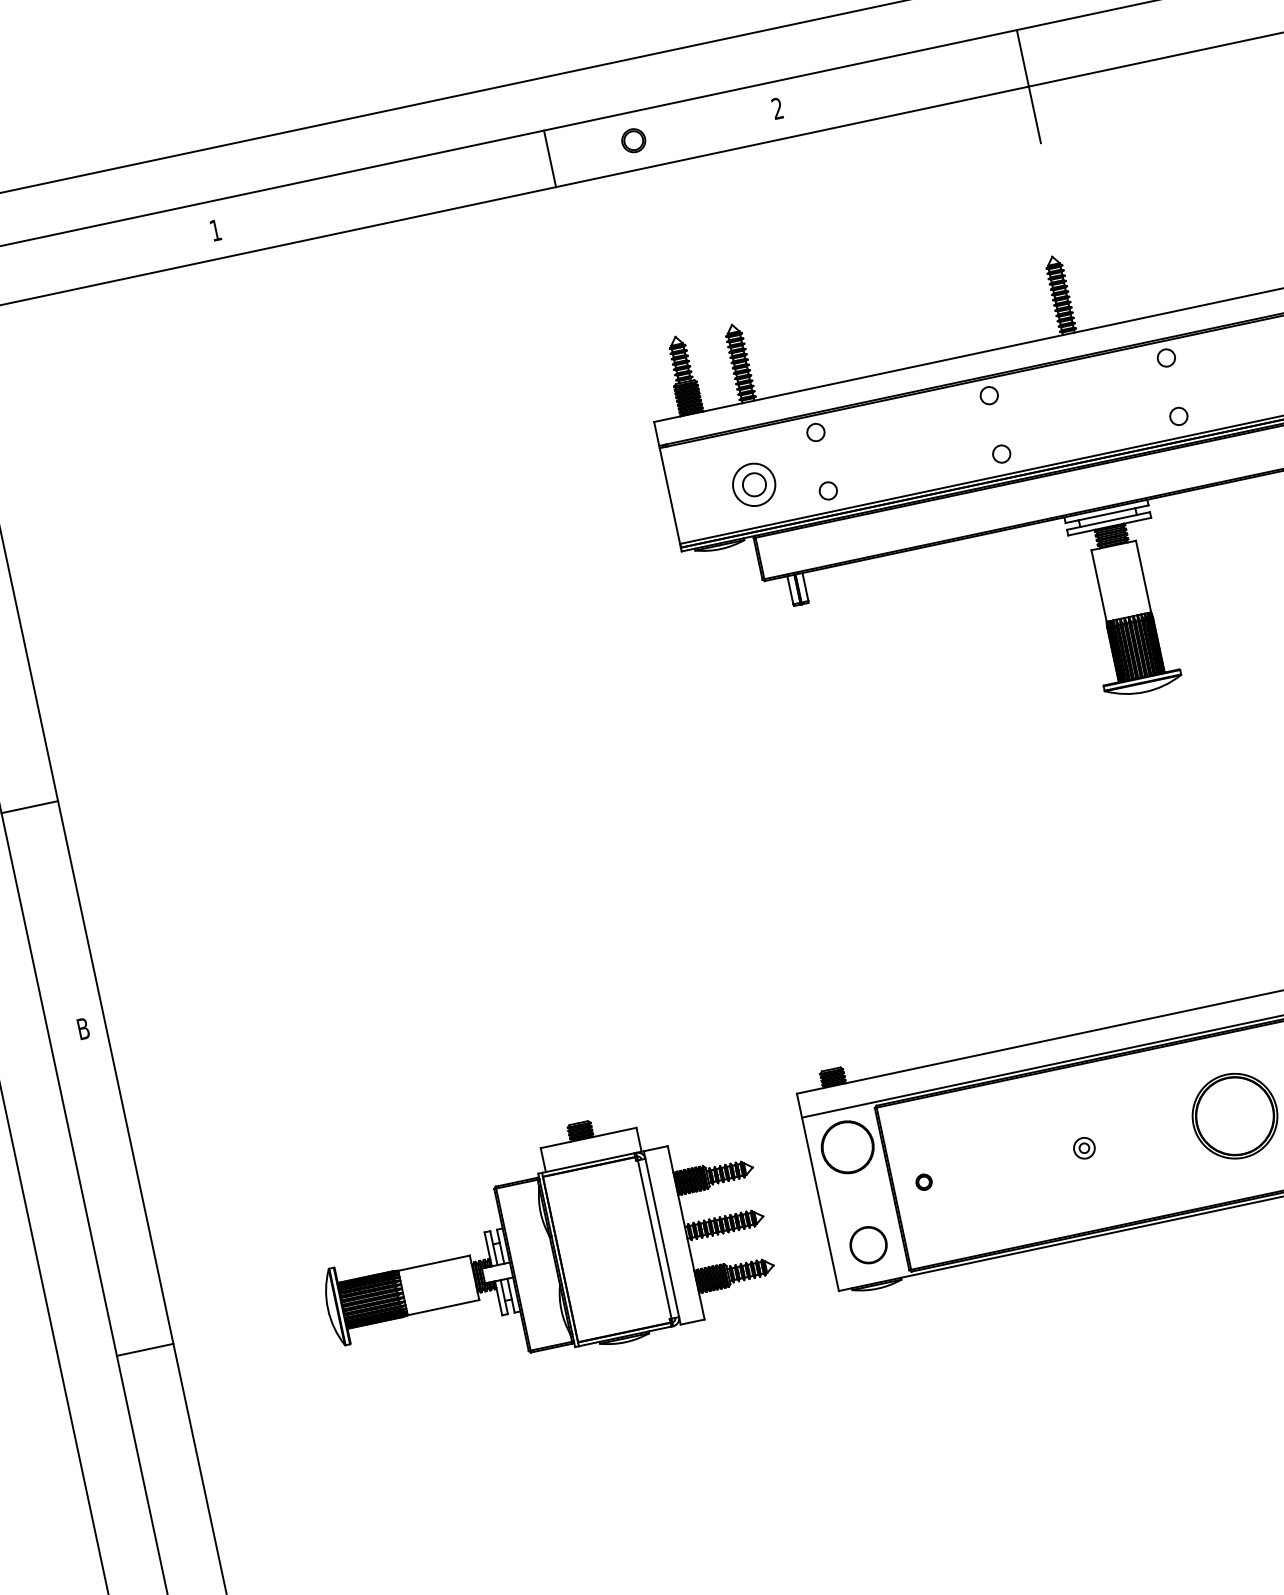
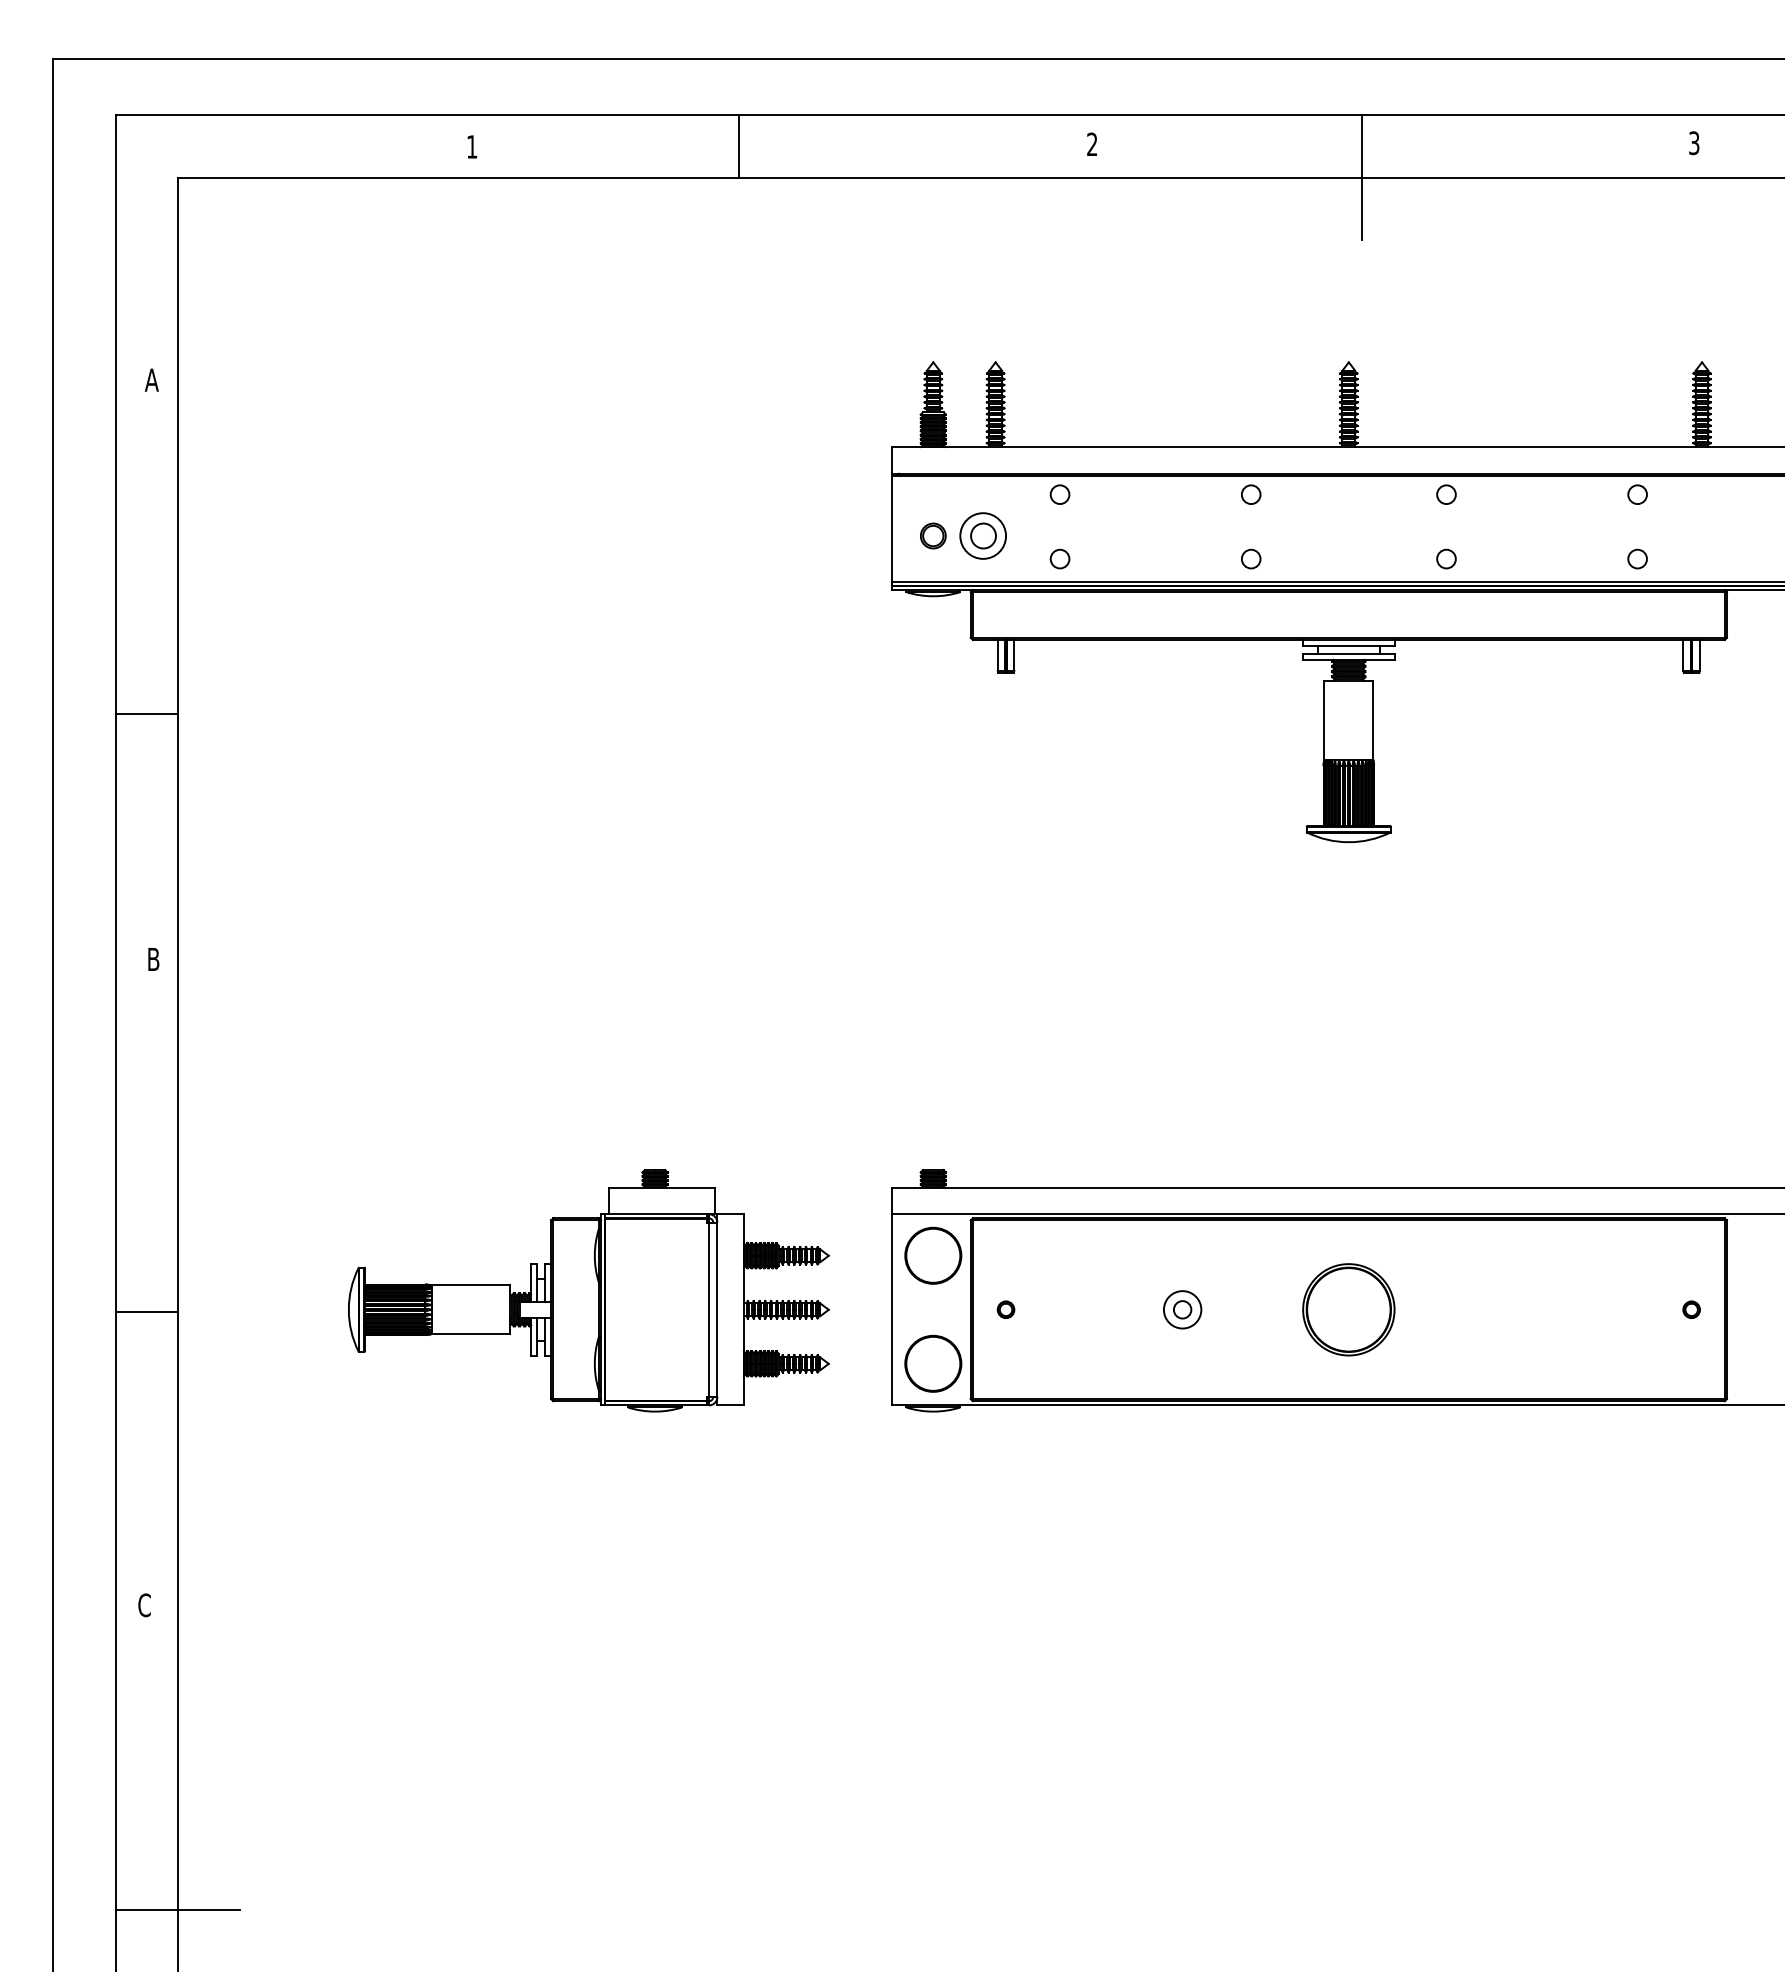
part: (633, 140) -> (933, 535), moved
line: (549, 159) -> (738, 146), moved
part: (1084, 1147) -> (1182, 1309), size x1.67
circle: (868, 1244) -> (933, 1363), size x1.43

